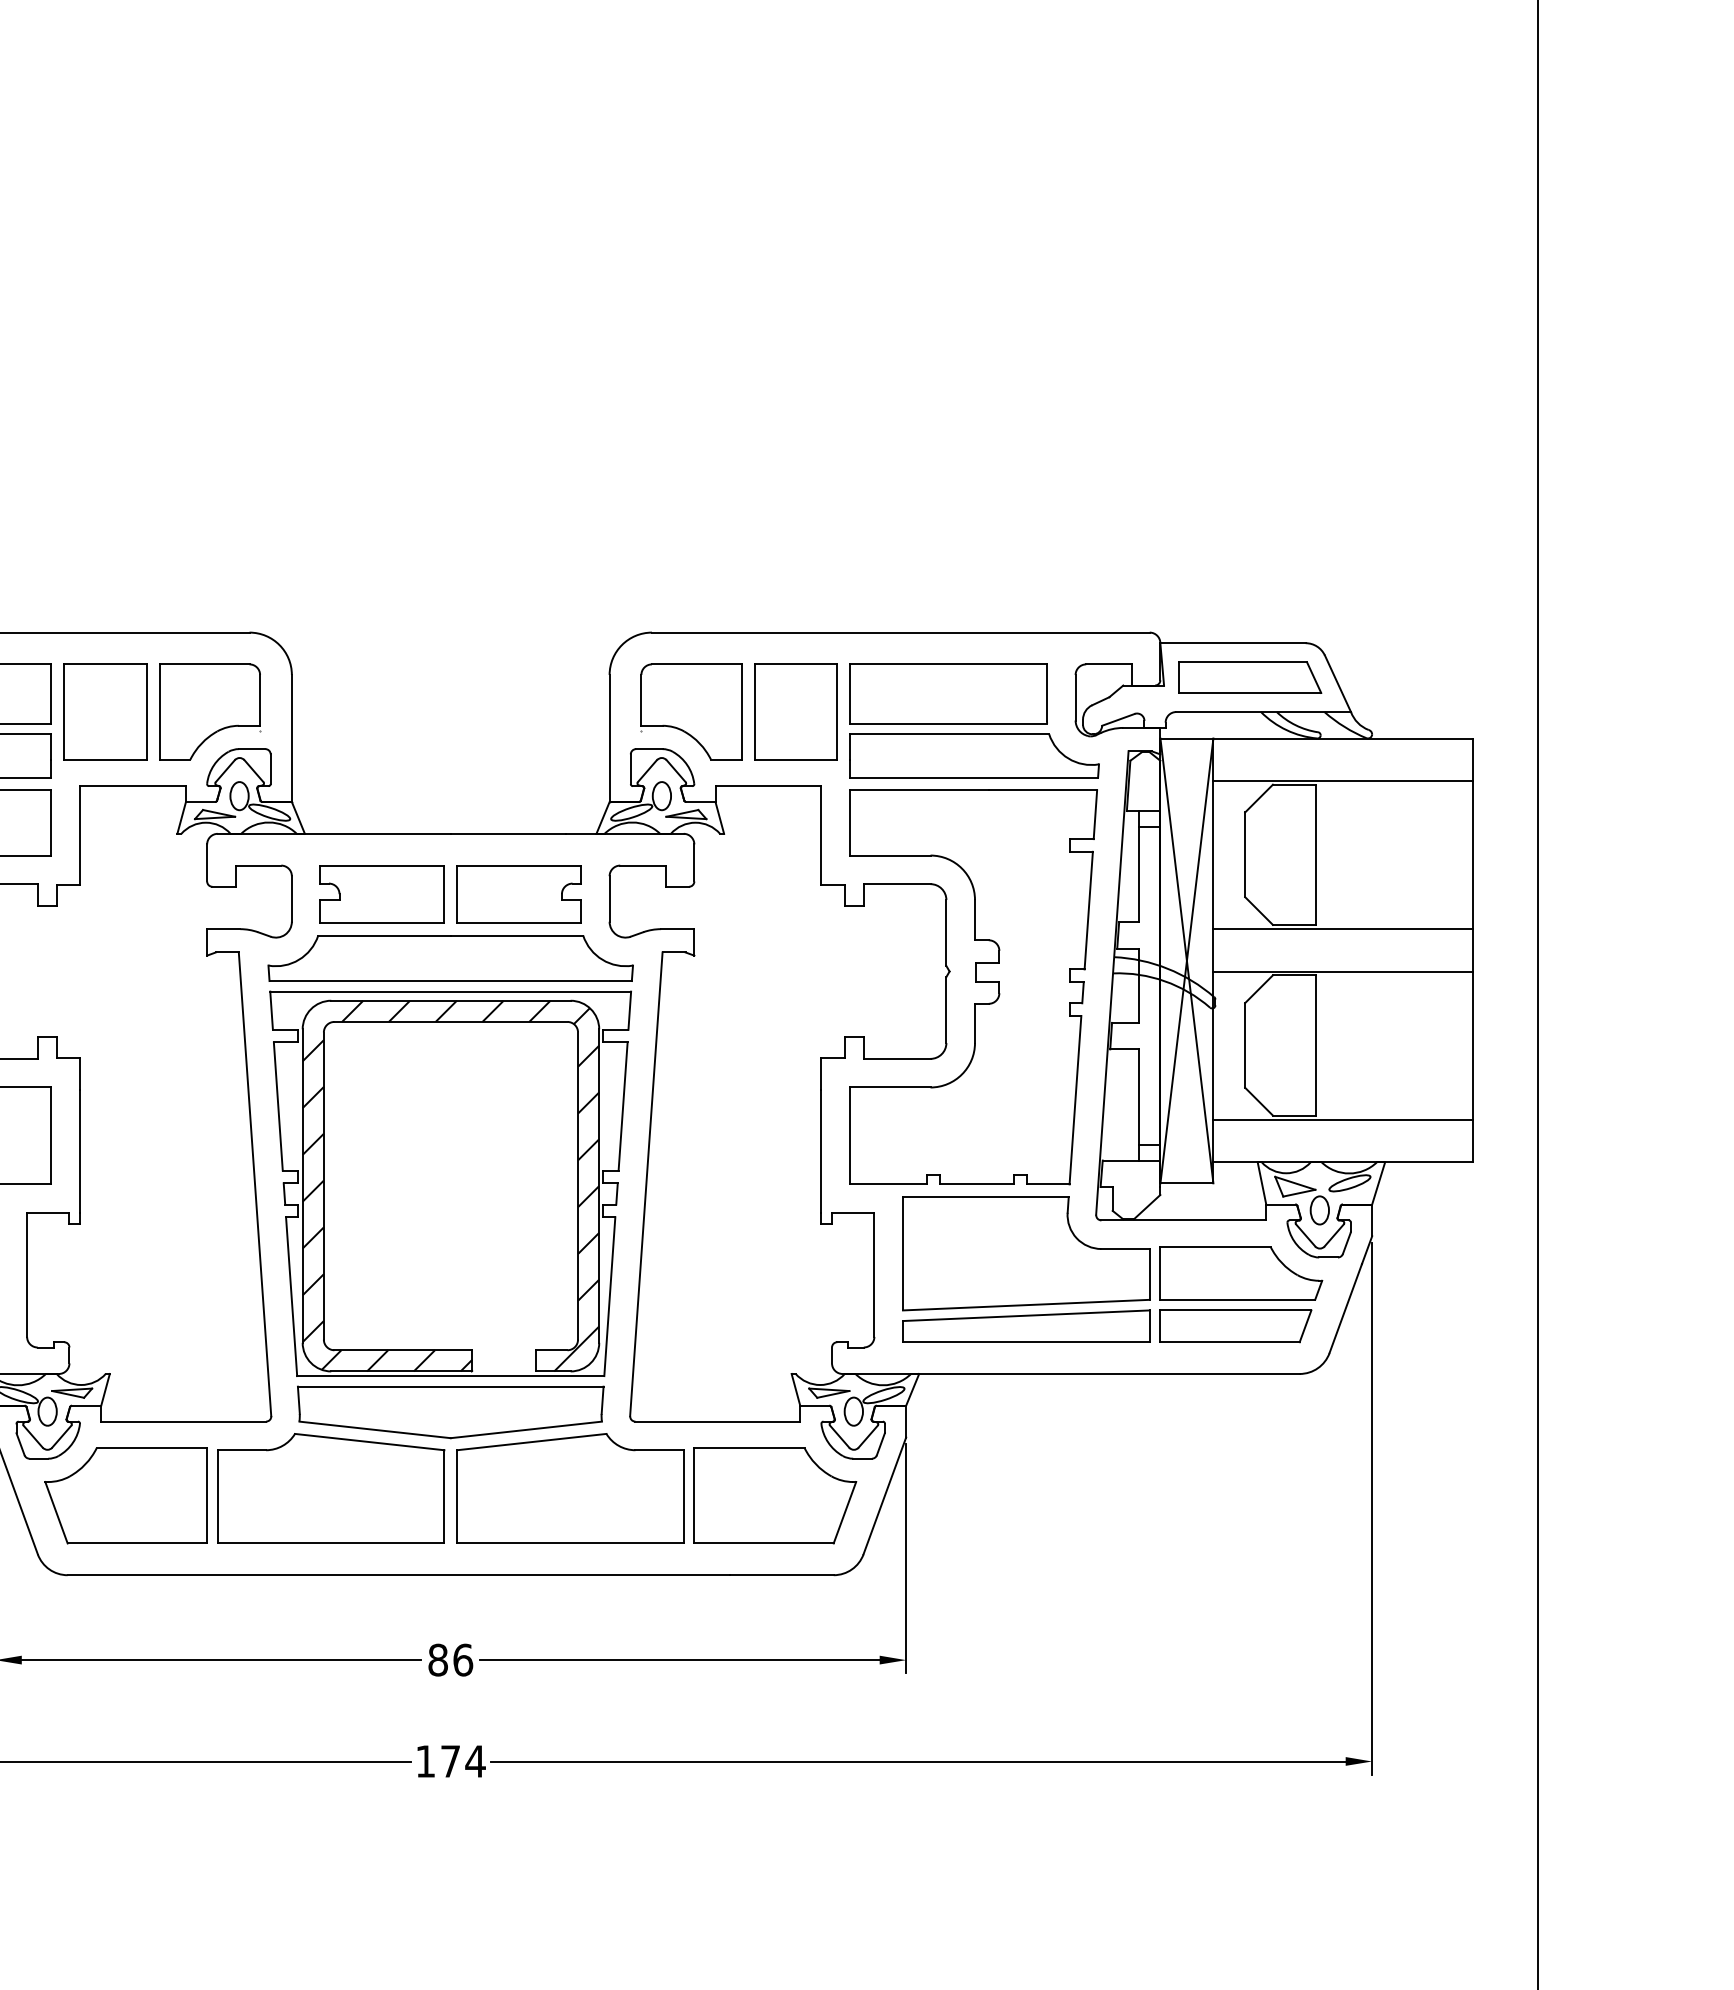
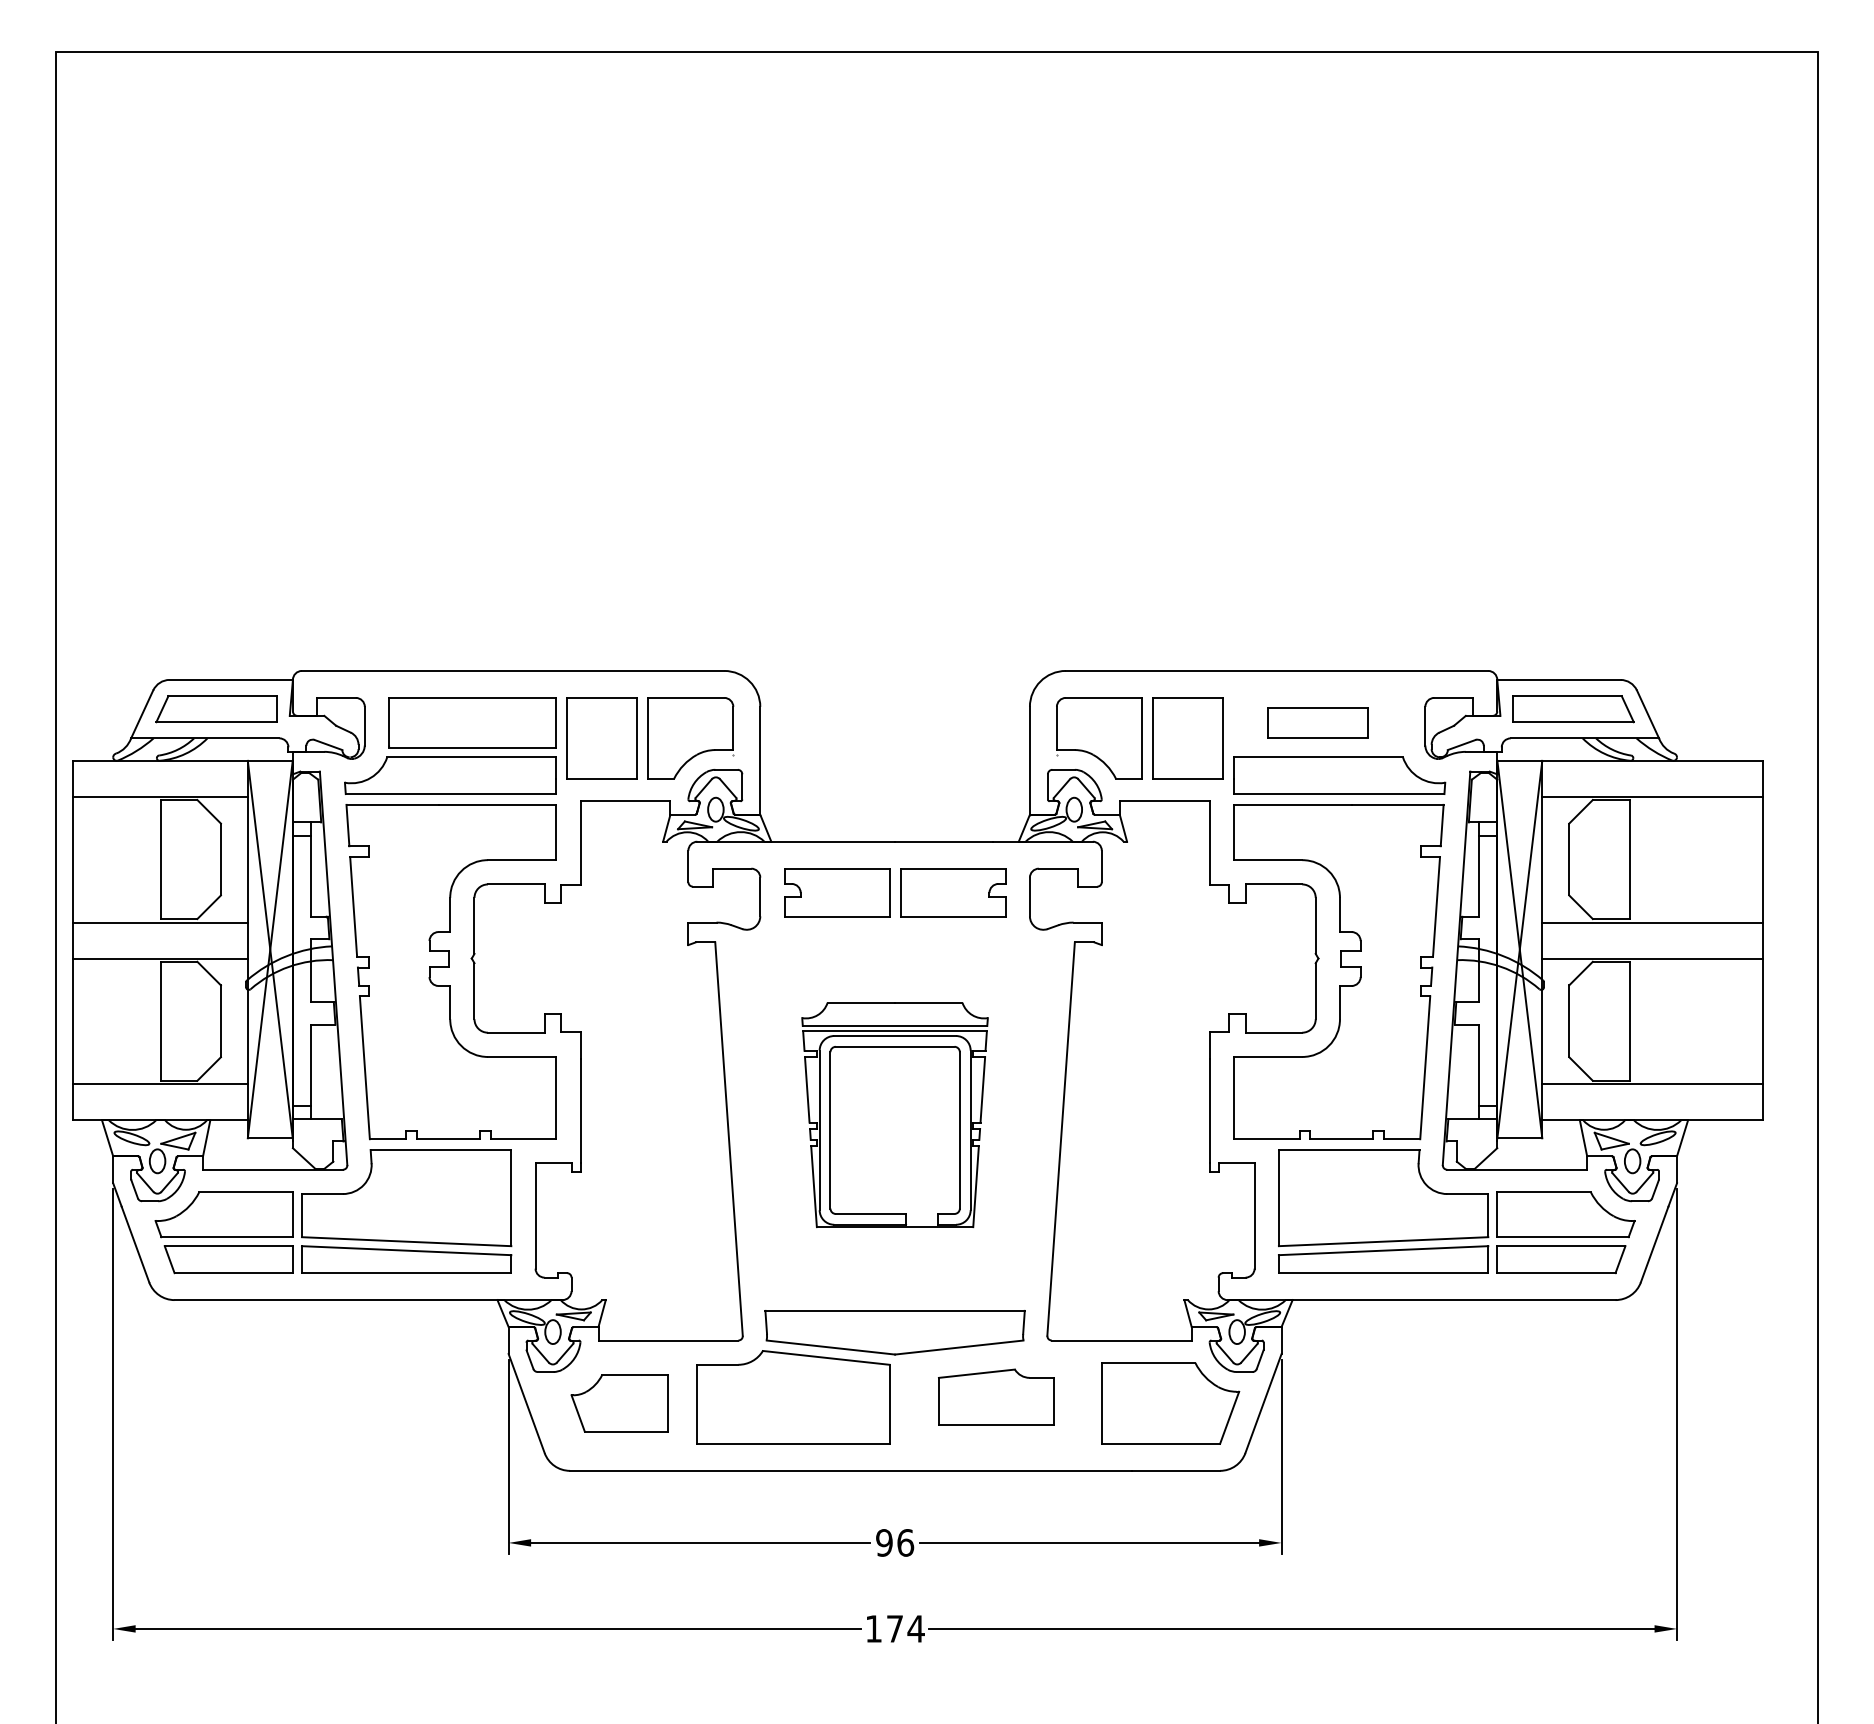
part: (948, 693) -> (1317, 722), size x0.6
part: (450, 1155) -> (894, 1114), size x0.6
part: (570, 1488) -> (996, 1397), size x0.6
part: (125, 1495) -> (619, 1403), size x0.7
text: (438, 1659) -> (884, 1542), 86 -> 96

